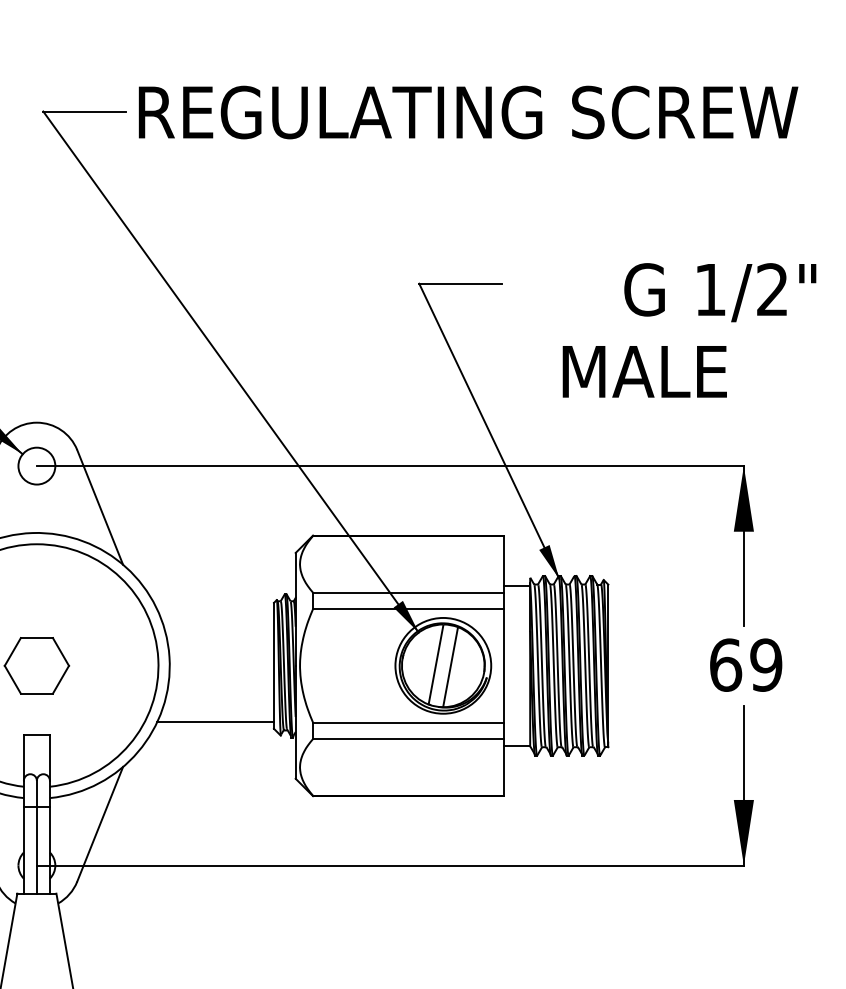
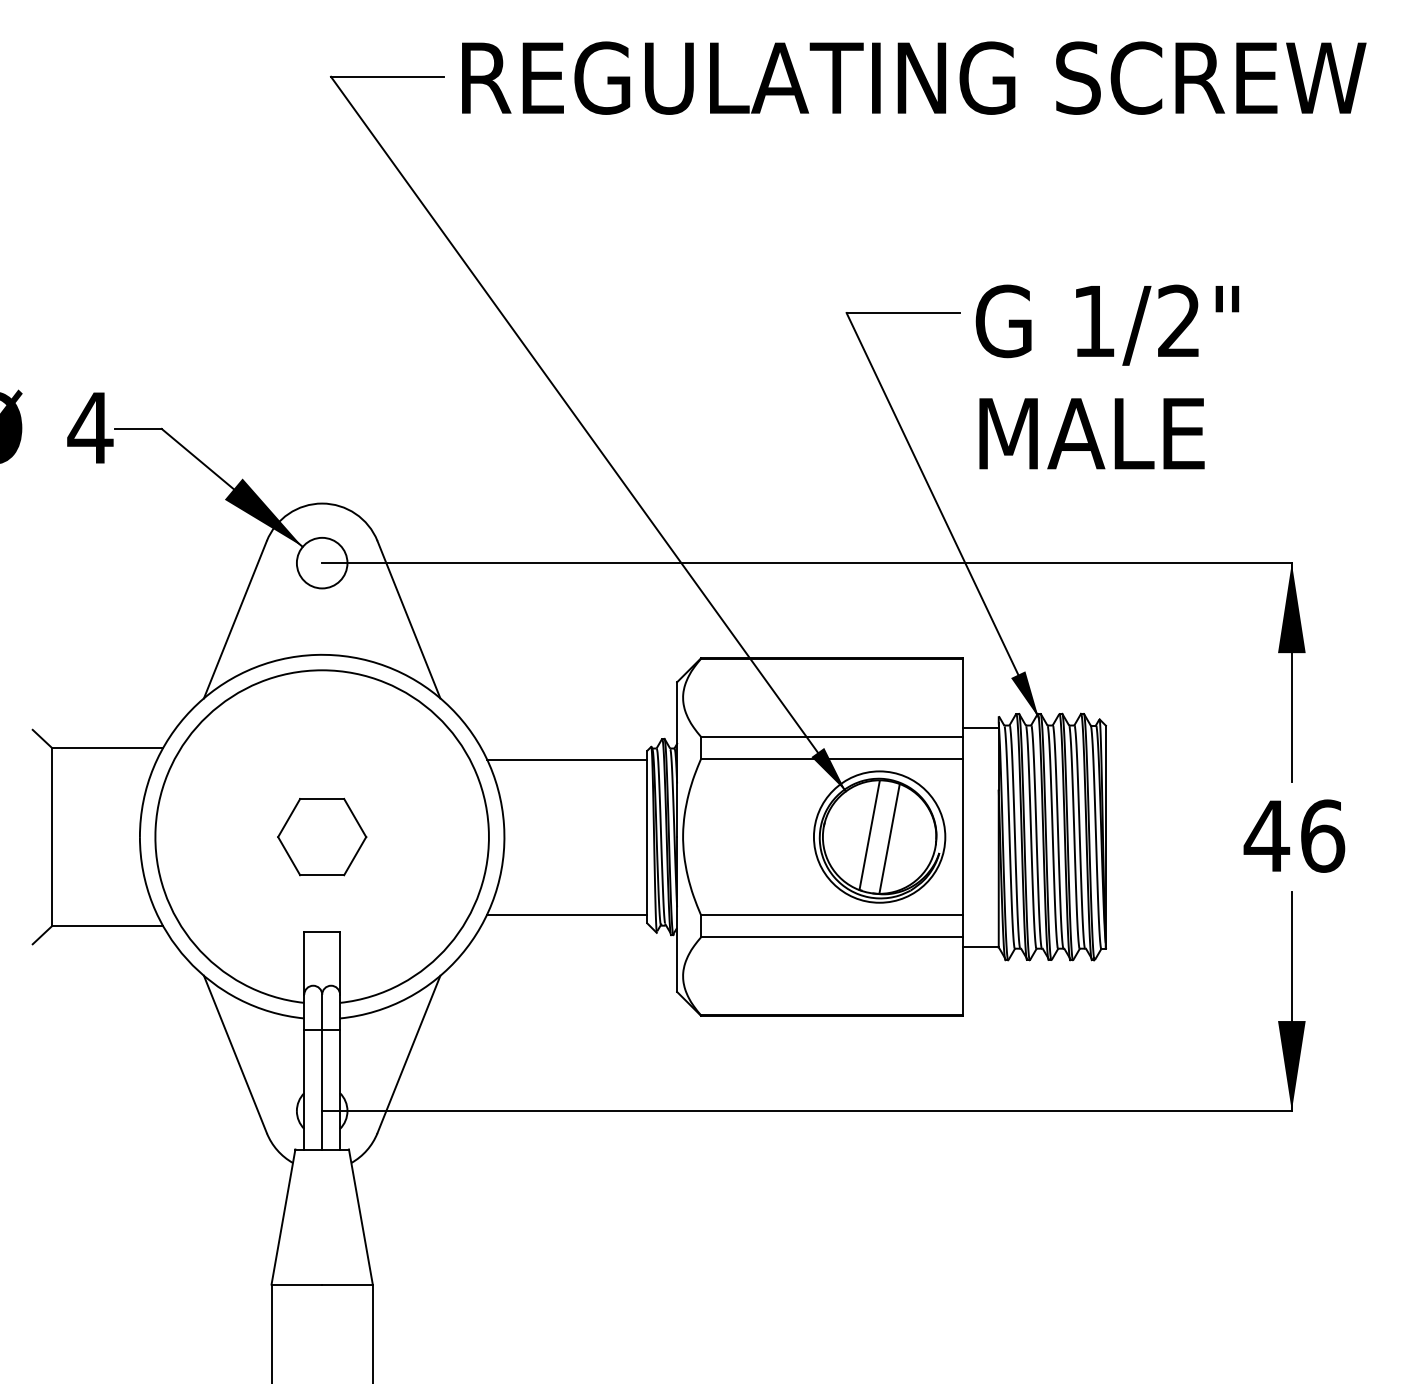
text: (720, 292) -> (1107, 324), moved
text: (644, 371) -> (1091, 433), moved
line: (215, 609) -> (567, 759), added
text: (745, 664) -> (1294, 835), 69 -> 46

